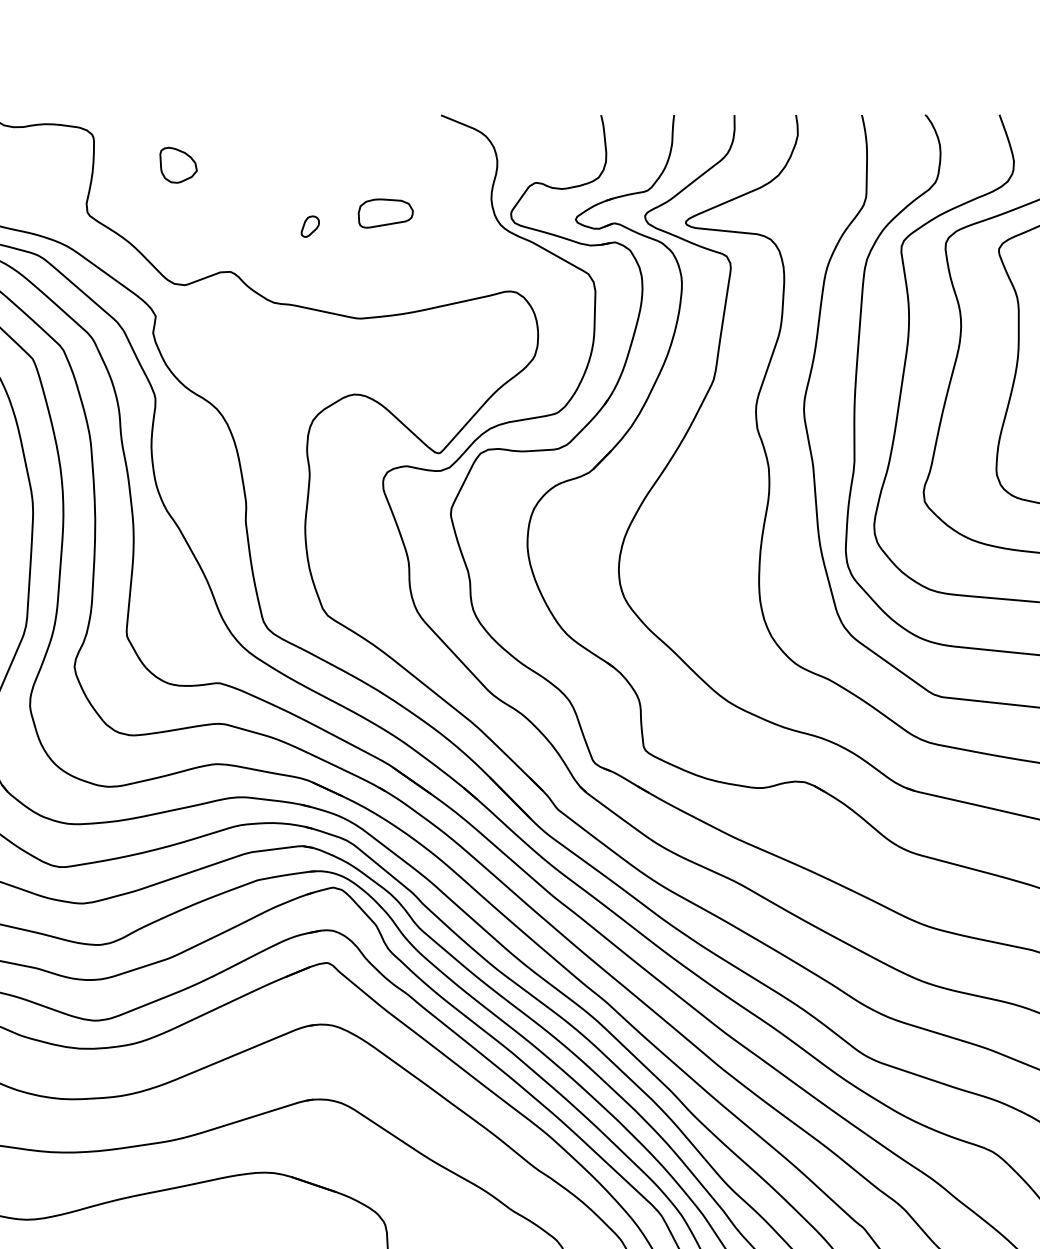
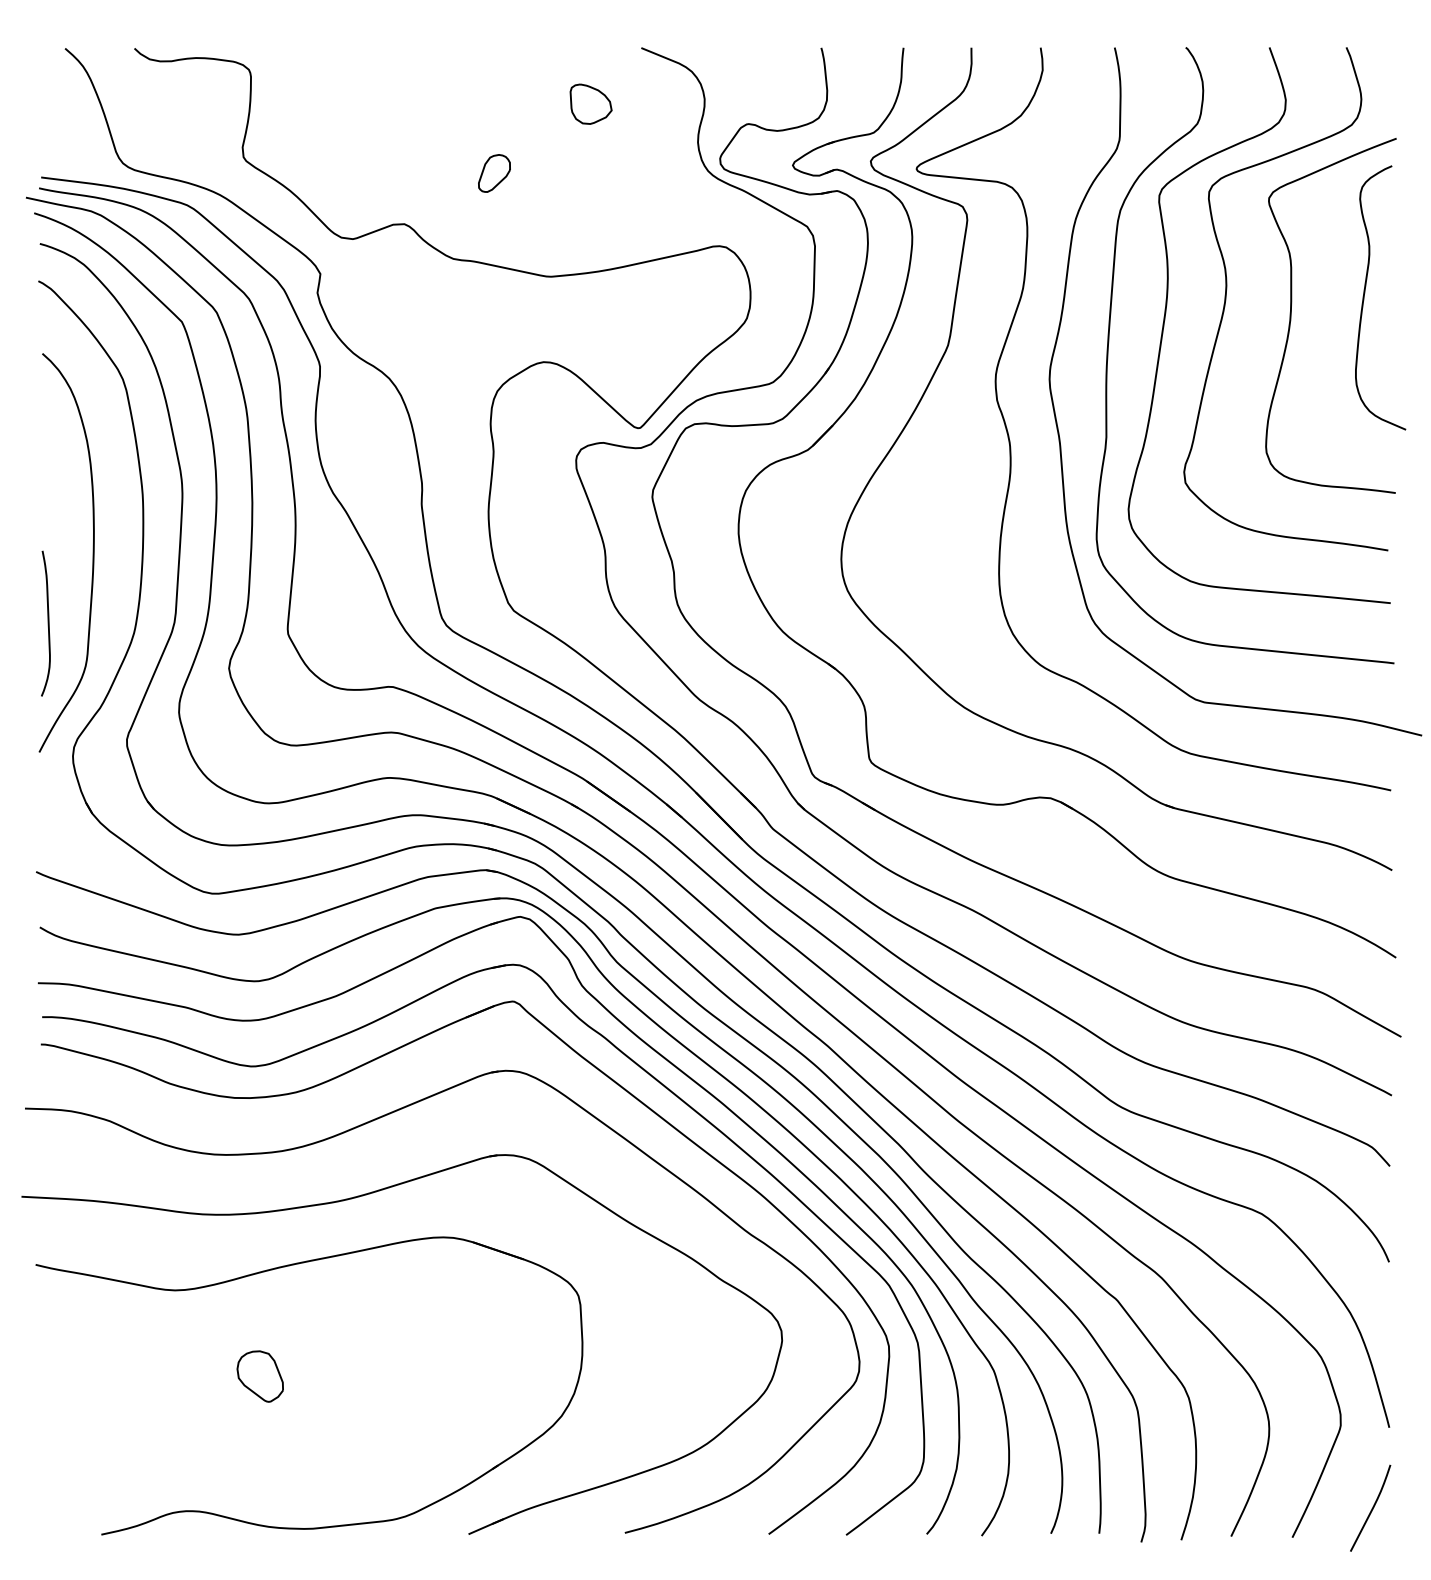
part: (178, 164) -> (590, 103), moved
part: (385, 213) -> (578, 158), removed
part: (309, 225) -> (493, 172), size x1.6

